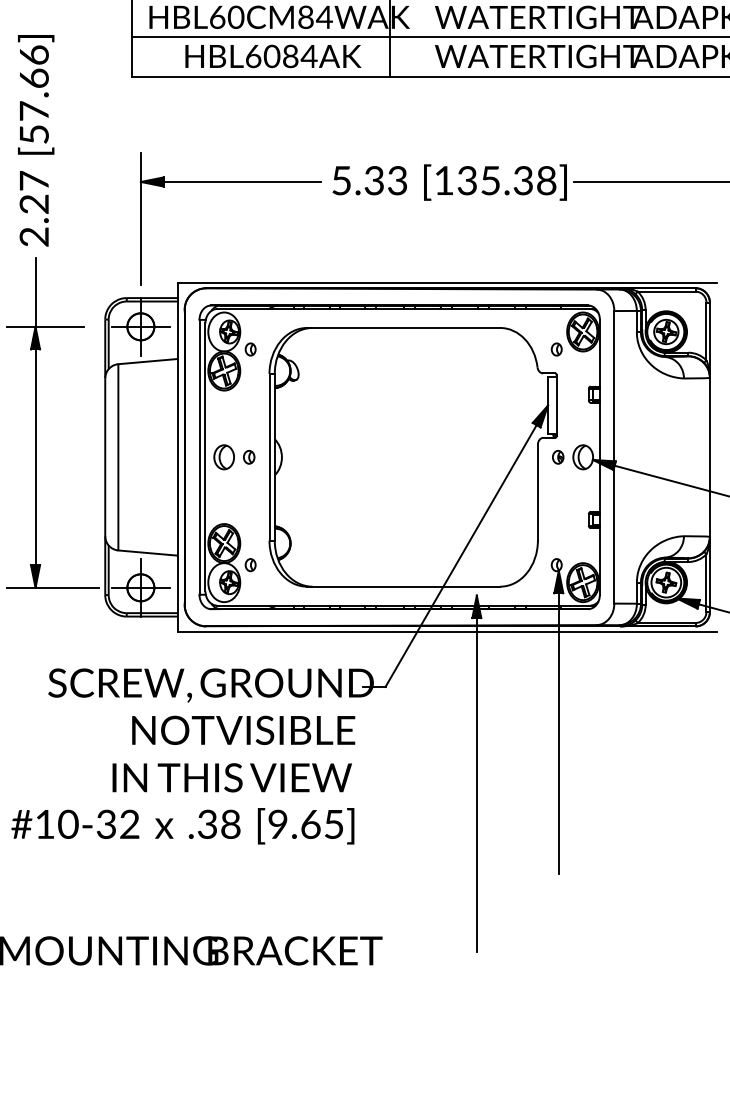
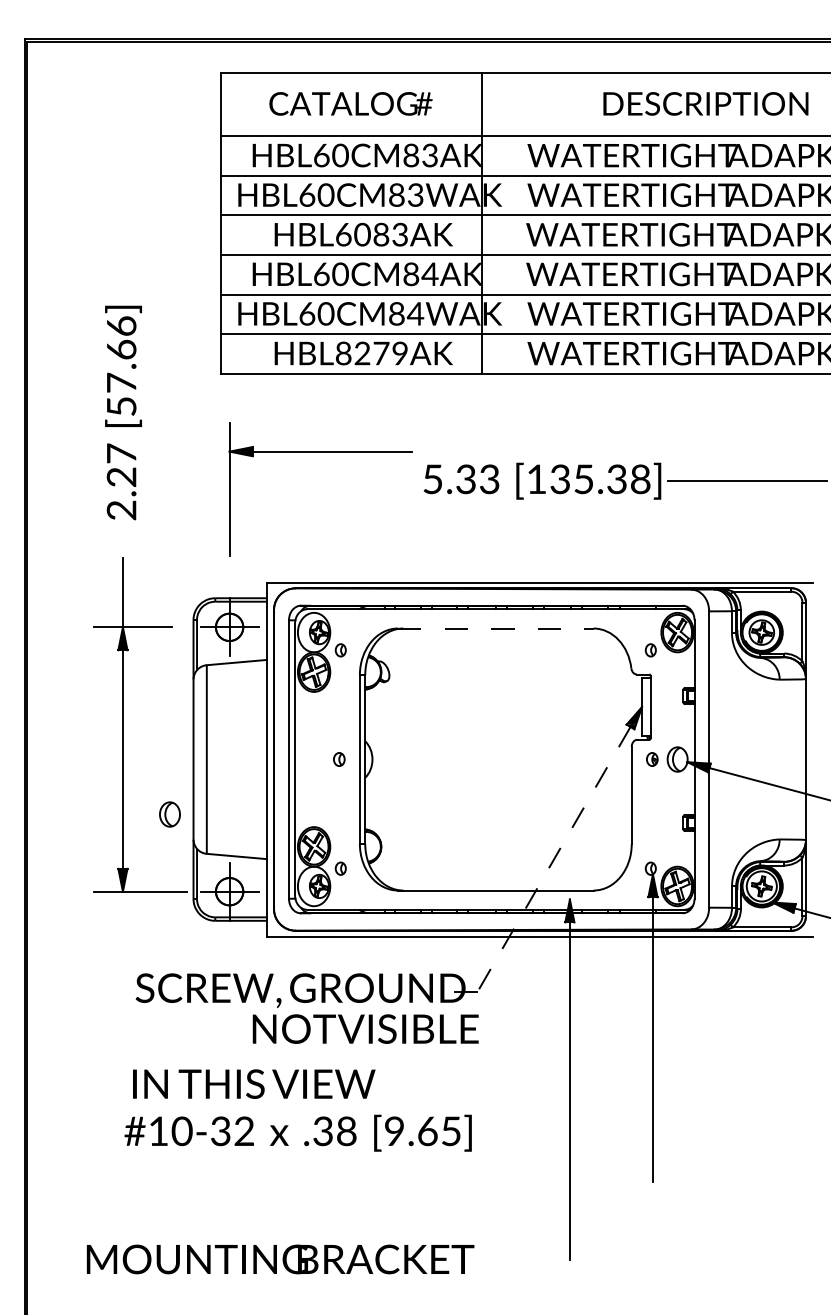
text: (280, 56) -> (371, 353), HBL6084AK -> HBL8279AK
text: (36, 140) -> (123, 412), moved
part: (230, 182) -> (320, 452), moved
line: (403, 327) -> (495, 628), solid -> dashed
part: (223, 457) -> (169, 814), moved
line: (460, 556) -> (553, 859), solid -> dashed
text: (243, 729) -> (365, 1028), moved
text: (232, 777) -> (254, 1083), moved
text: (182, 825) -> (297, 1132), moved

